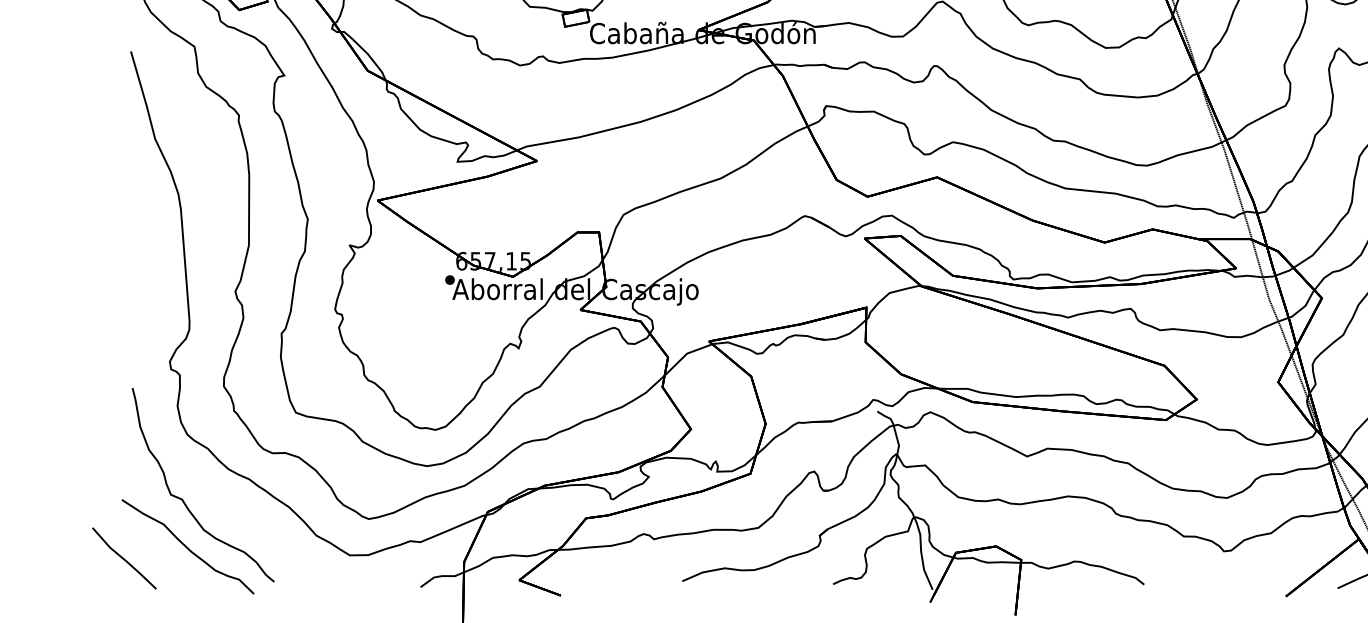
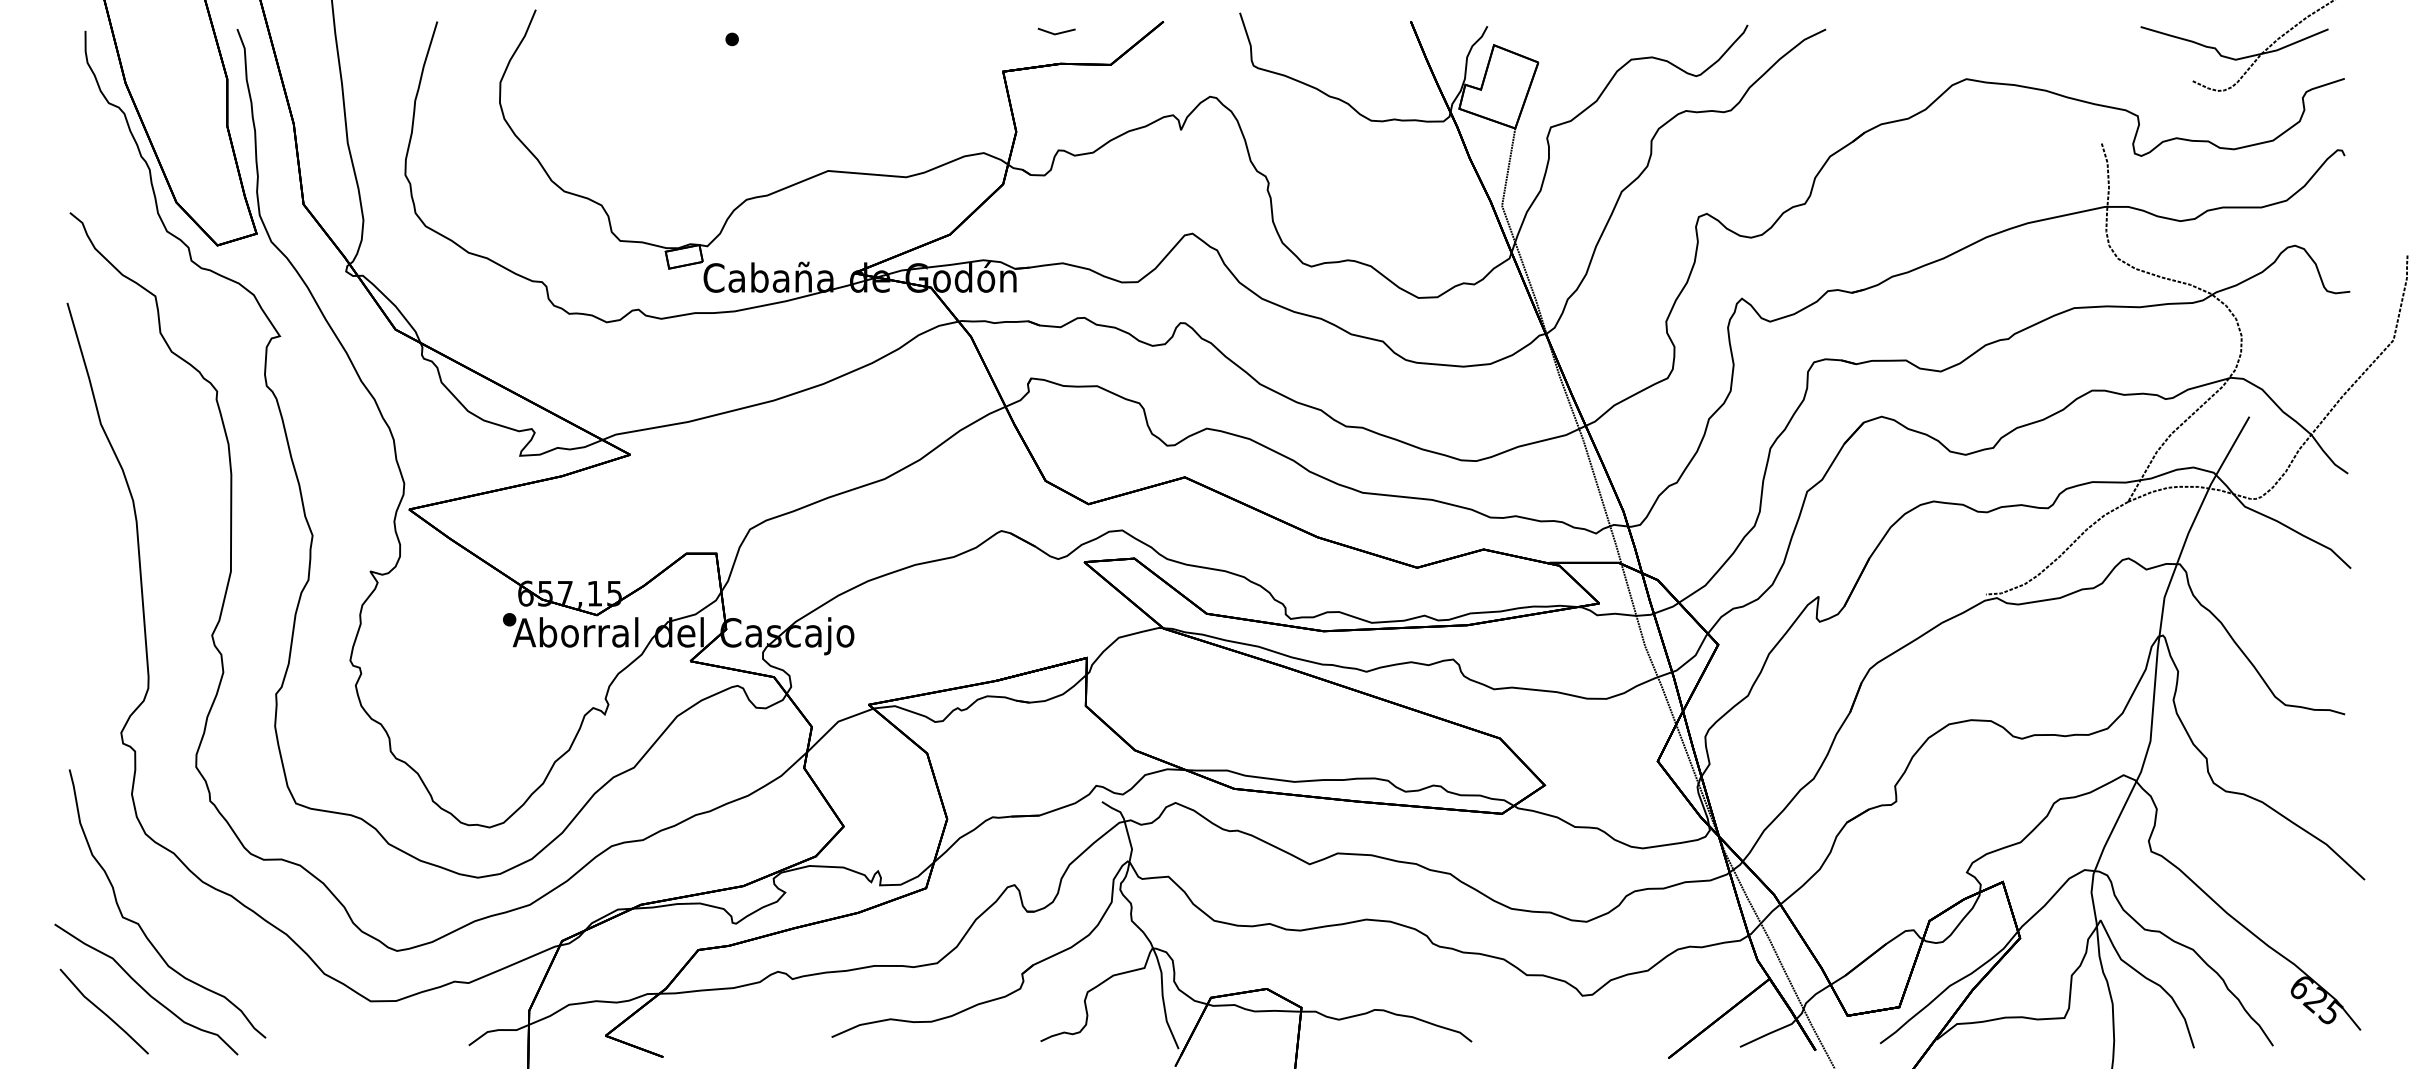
line: (123, 558) -> (103, 1011), moved

